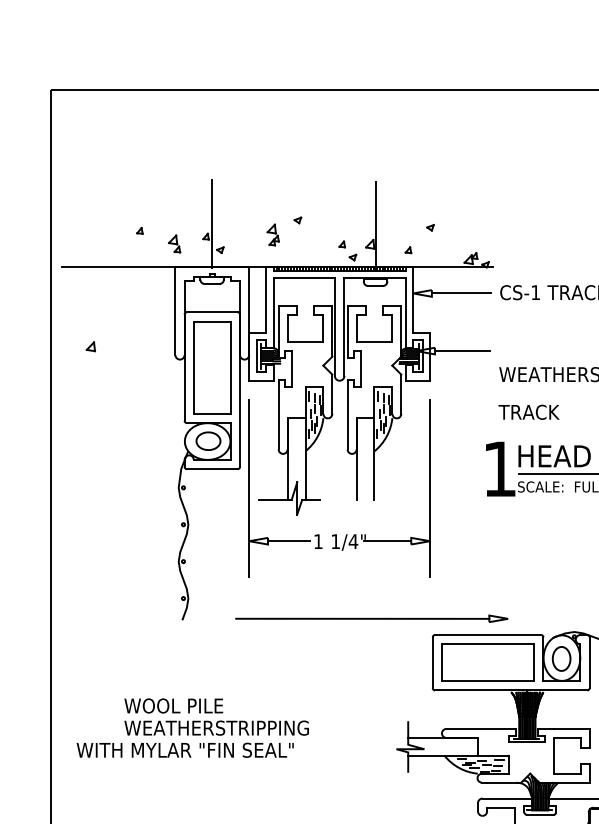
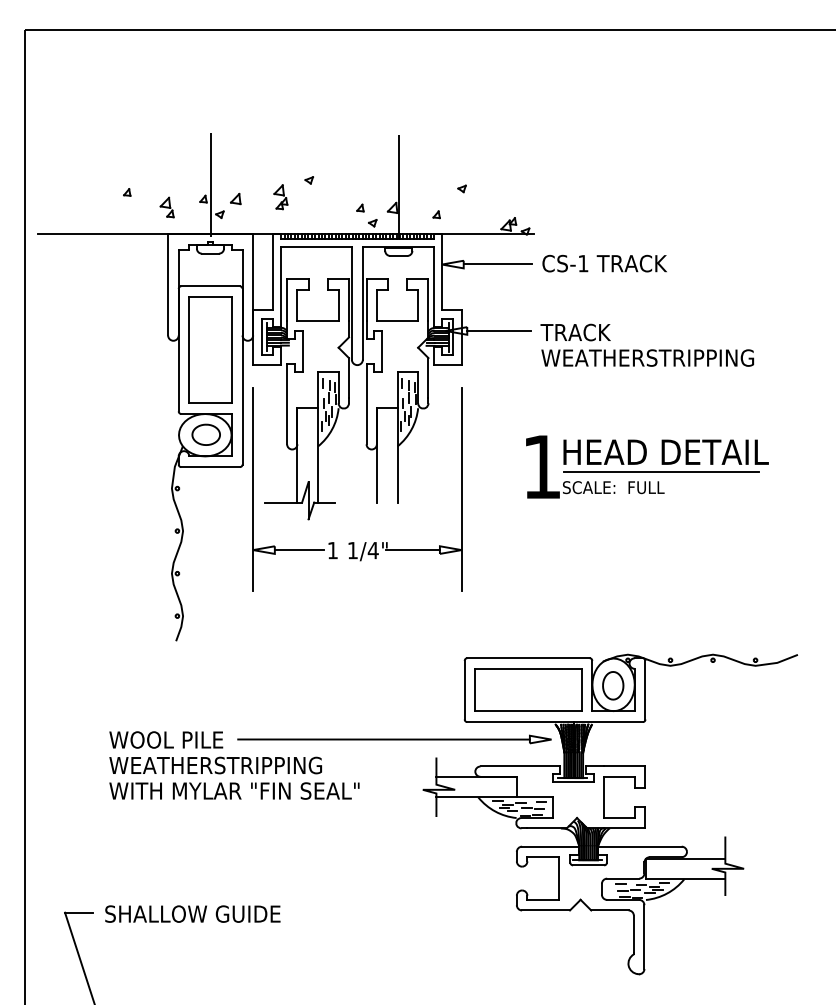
part: (90, 346) -> (235, 198), moved
text: (528, 412) -> (575, 332), moved
part: (371, 618) -> (394, 739), moved
text: (185, 749) -> (234, 790), moved

